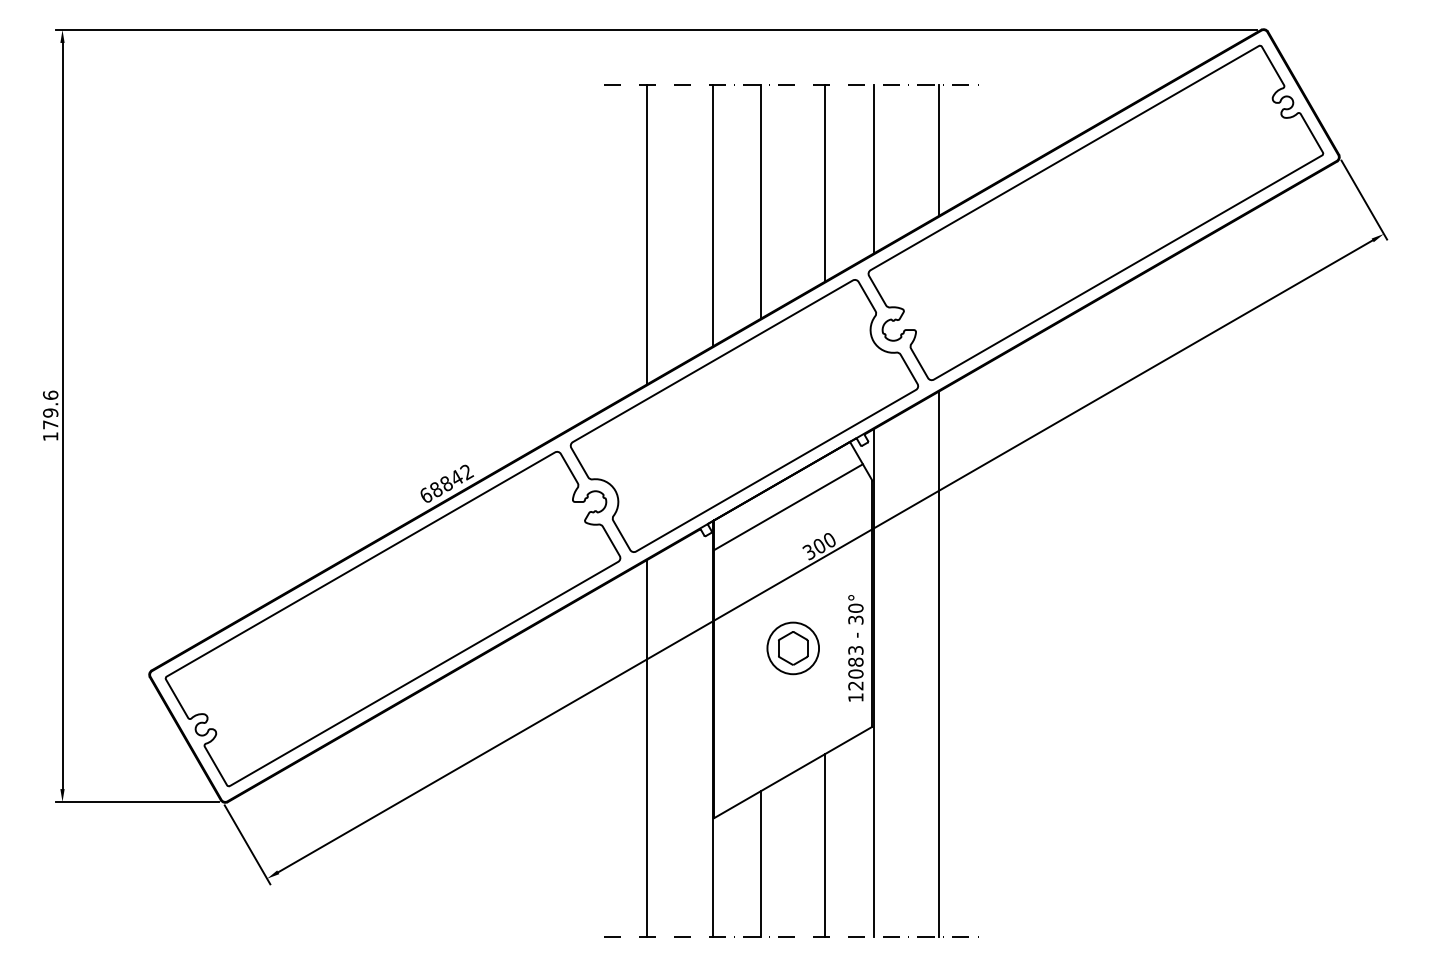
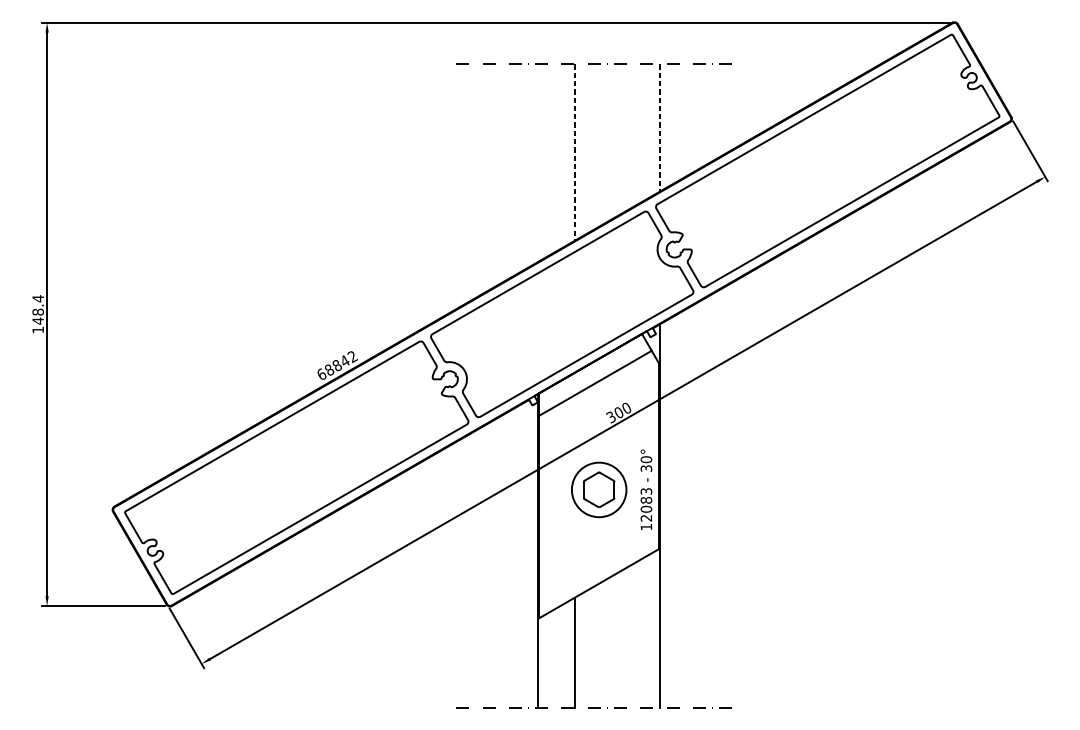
line: (939, 149) -> (709, 113), removed
line: (873, 169) -> (659, 128), solid -> dashed
line: (825, 182) -> (623, 138), removed
line: (761, 201) -> (575, 152), solid -> dashed
line: (712, 215) -> (538, 162), removed
line: (647, 234) -> (489, 177), removed
text: (50, 409) -> (38, 309), 179.6 -> 148.4
part: (792, 648) -> (598, 490), size x1.4
line: (939, 663) -> (709, 501), removed
line: (647, 748) -> (489, 565), removed
line: (825, 844) -> (623, 638), removed

